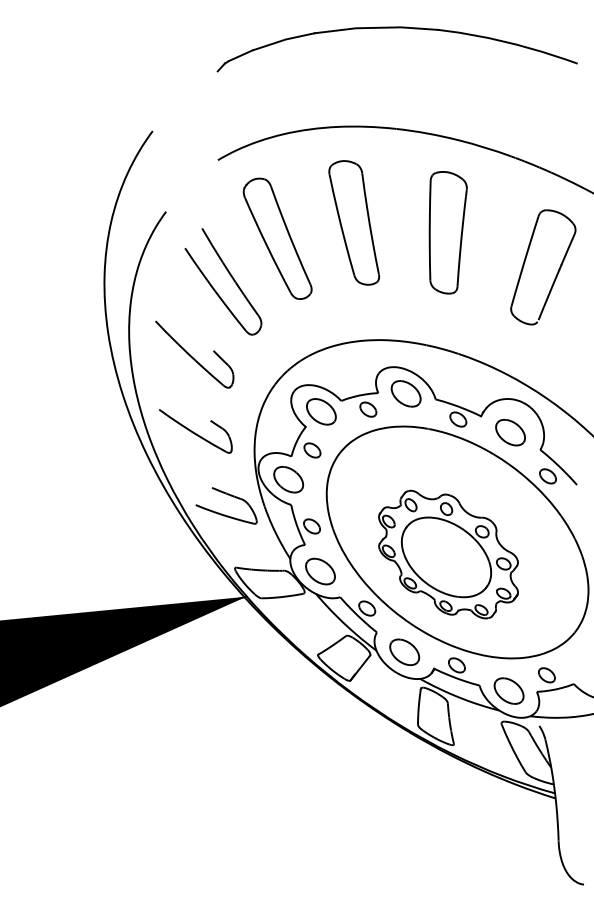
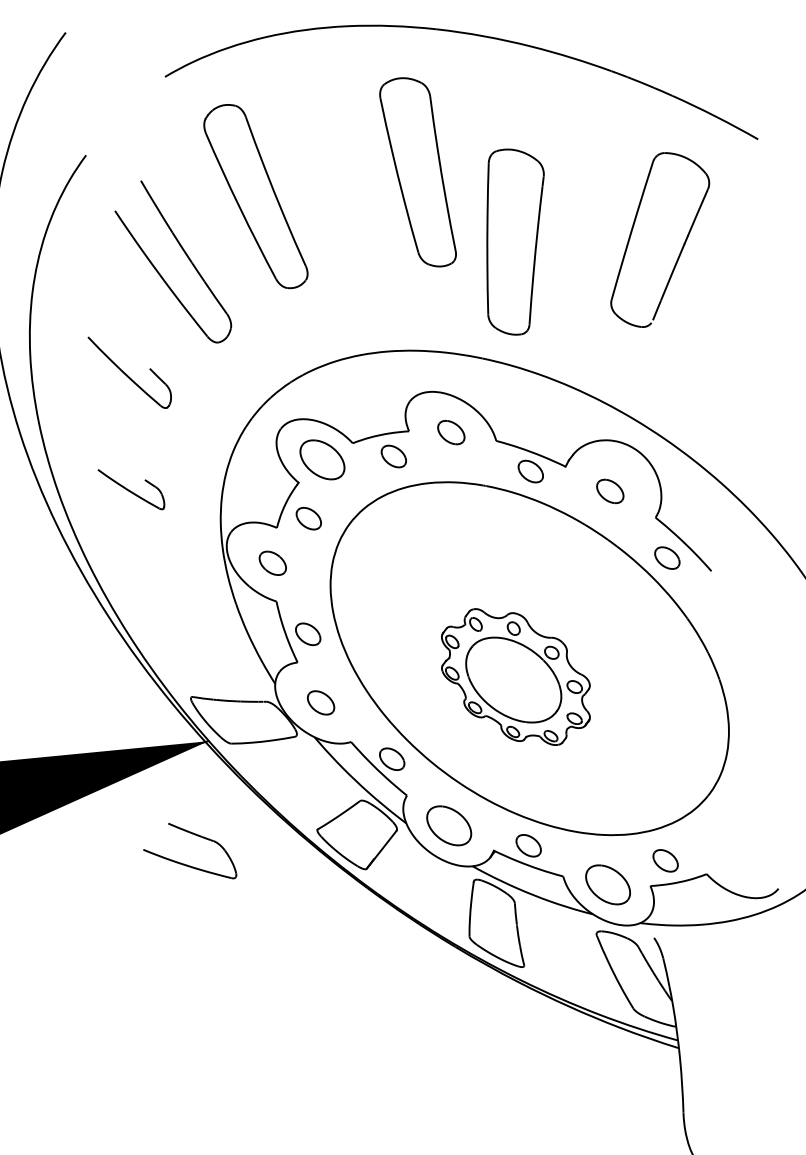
part: (354, 222) -> (418, 171), moved
part: (447, 232) -> (514, 241), moved
part: (194, 354) -> (129, 372), size x0.7
part: (405, 393) -> (450, 431), size x0.6
part: (195, 431) -> (130, 489), size x0.6
part: (510, 432) -> (610, 491), size x0.6
part: (288, 479) -> (272, 562), size x0.6
part: (222, 513) -> (184, 862), moved
part: (448, 554) -> (515, 676), size x0.7
part: (320, 571) -> (321, 702), size x0.6

